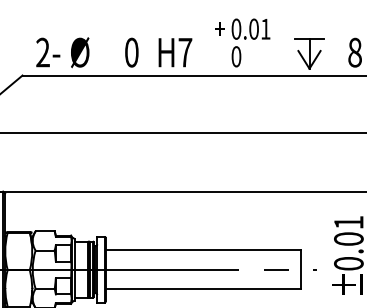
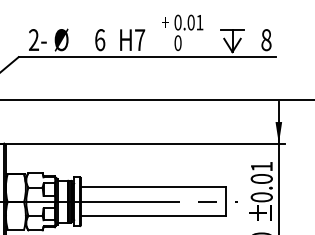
text: (132, 53) -> (100, 40), 0 -> 6

